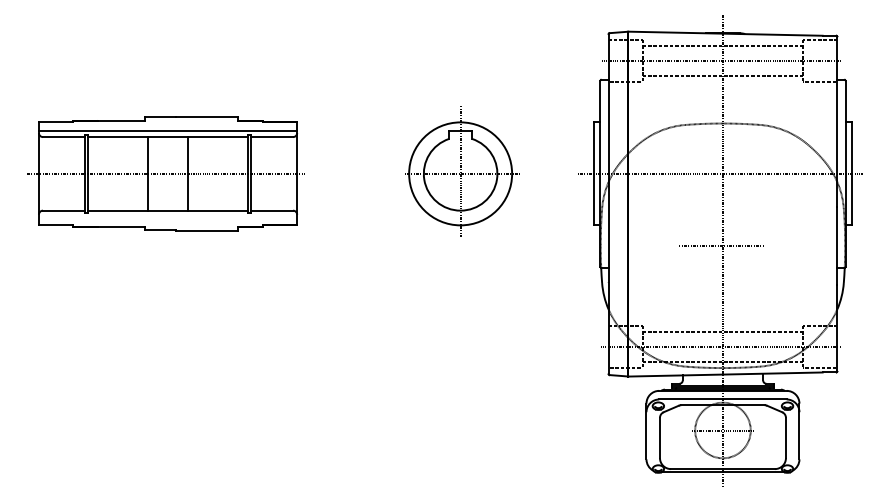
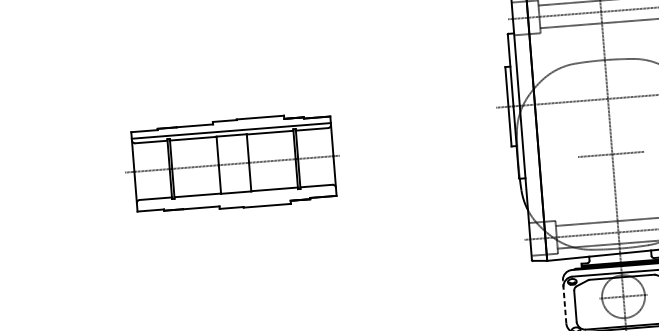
part: (462, 171) -> (407, 112), removed
part: (165, 173) -> (231, 163), moved
line: (646, 431) -> (564, 302), solid -> dashed

